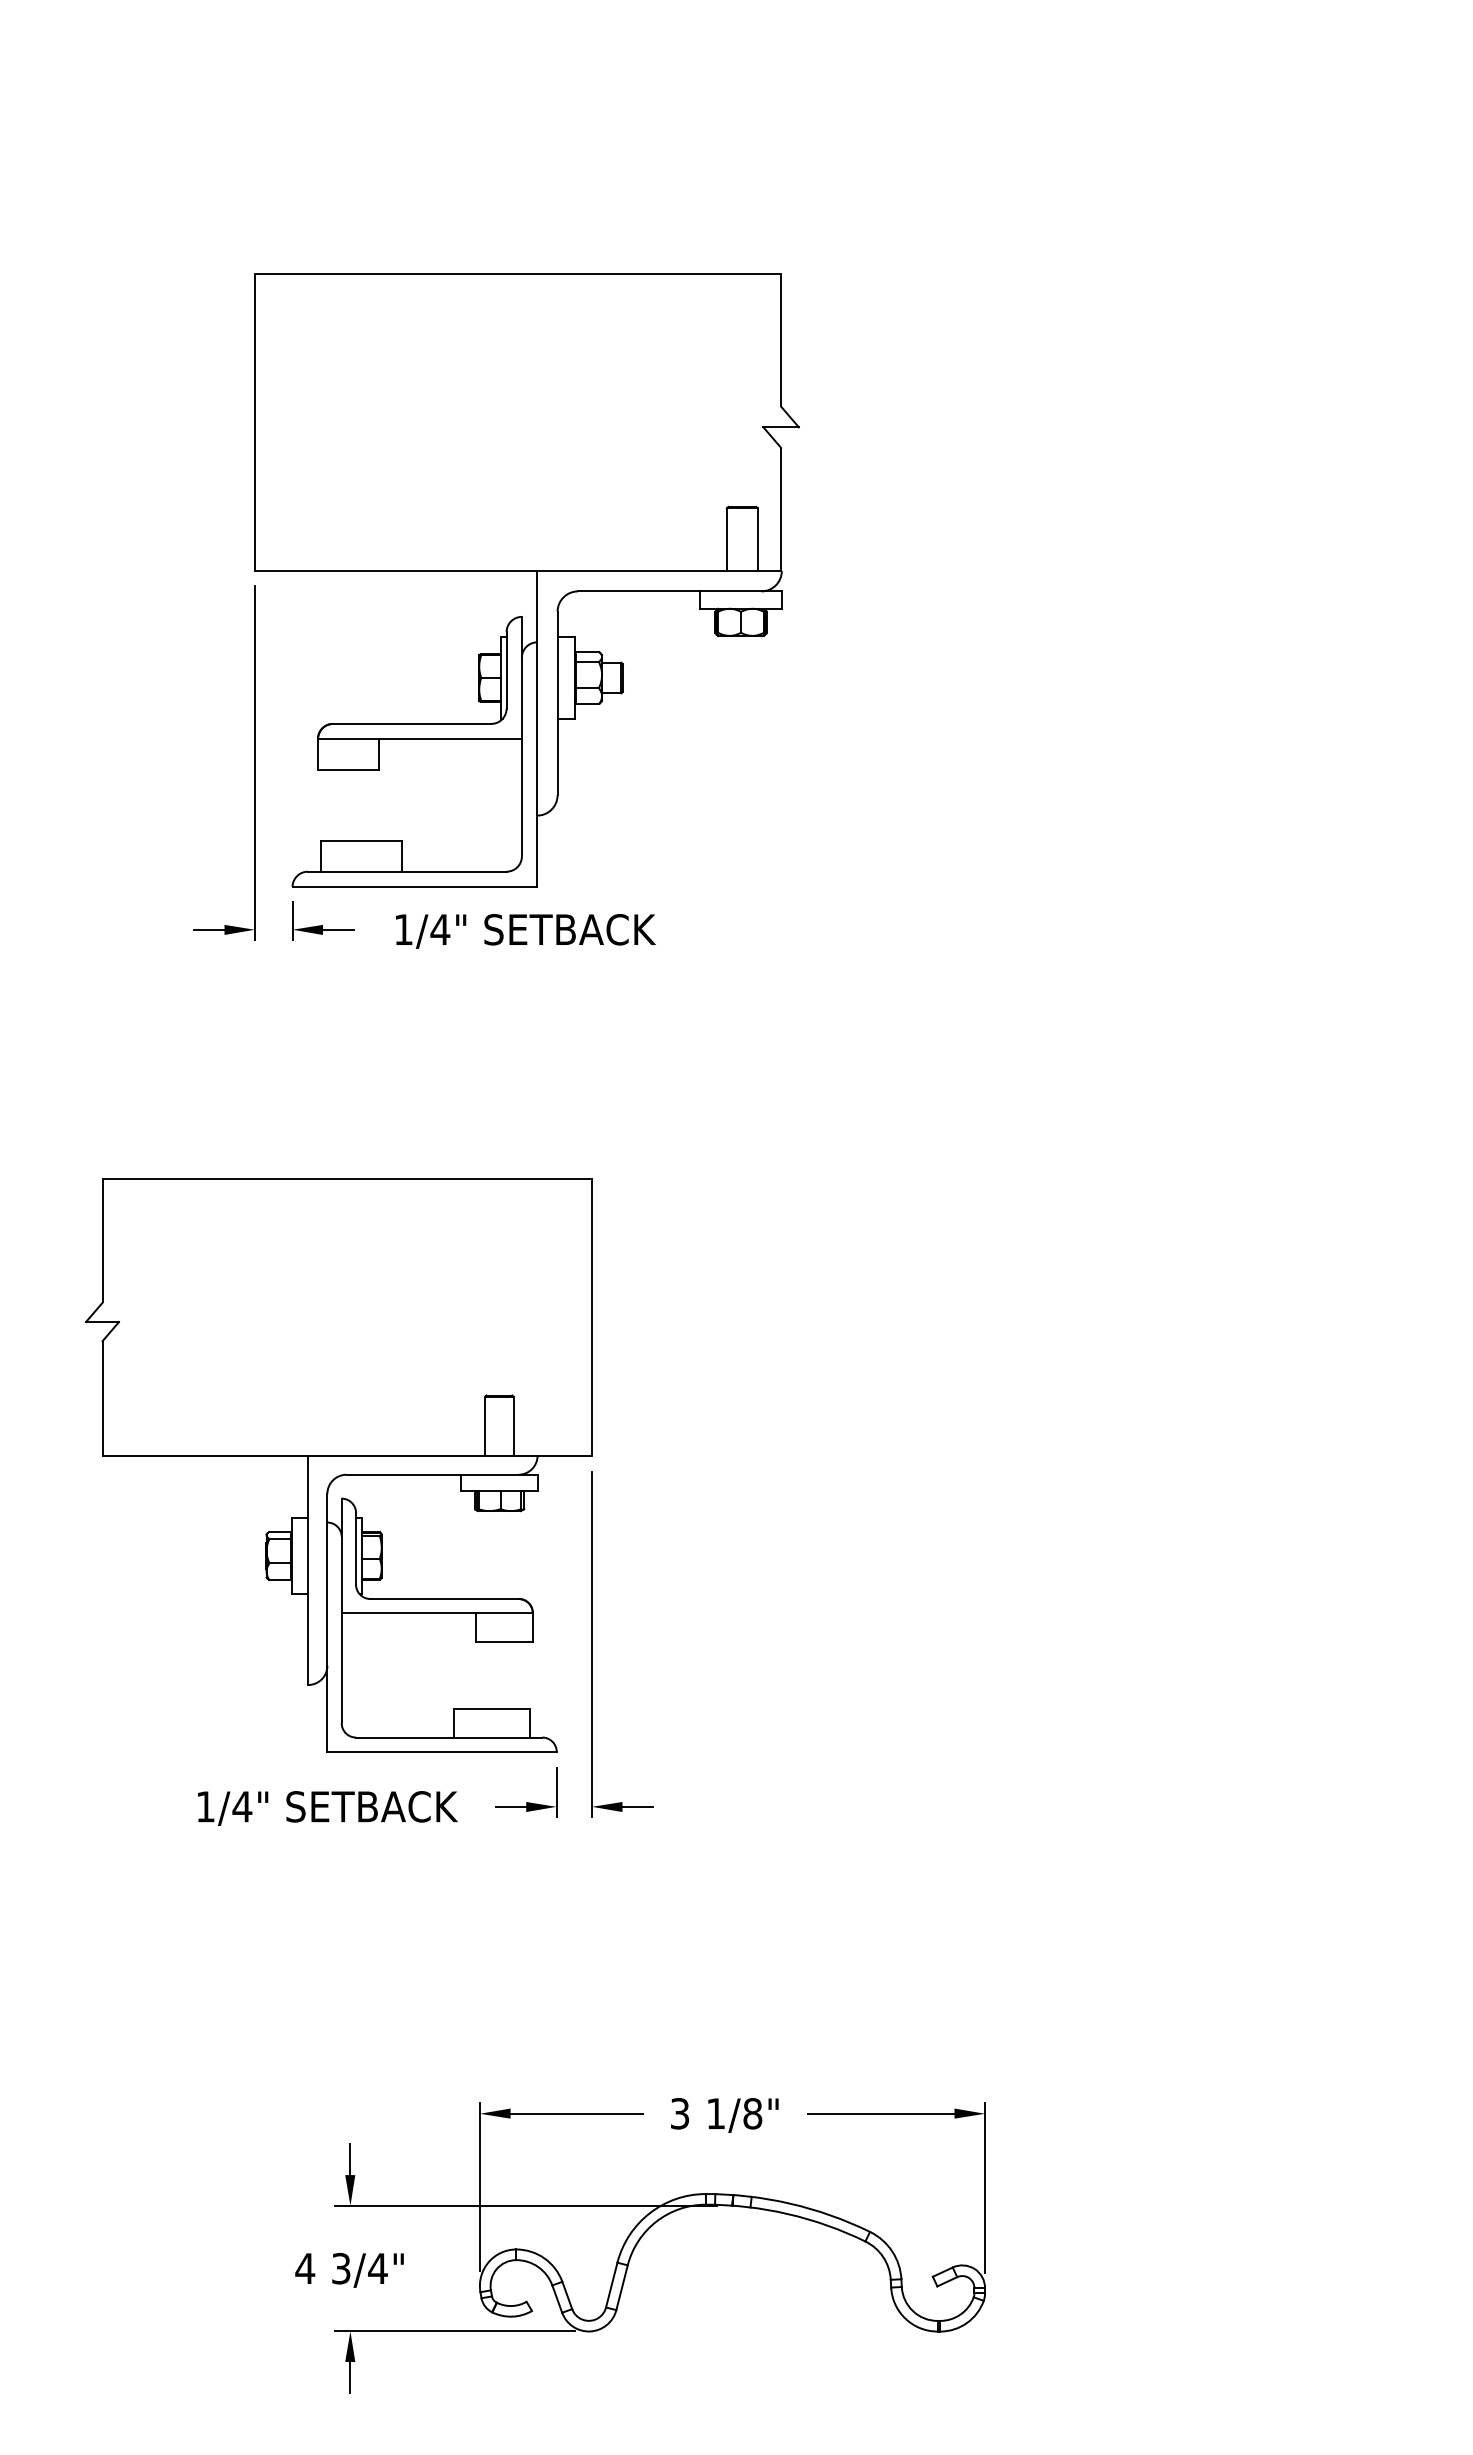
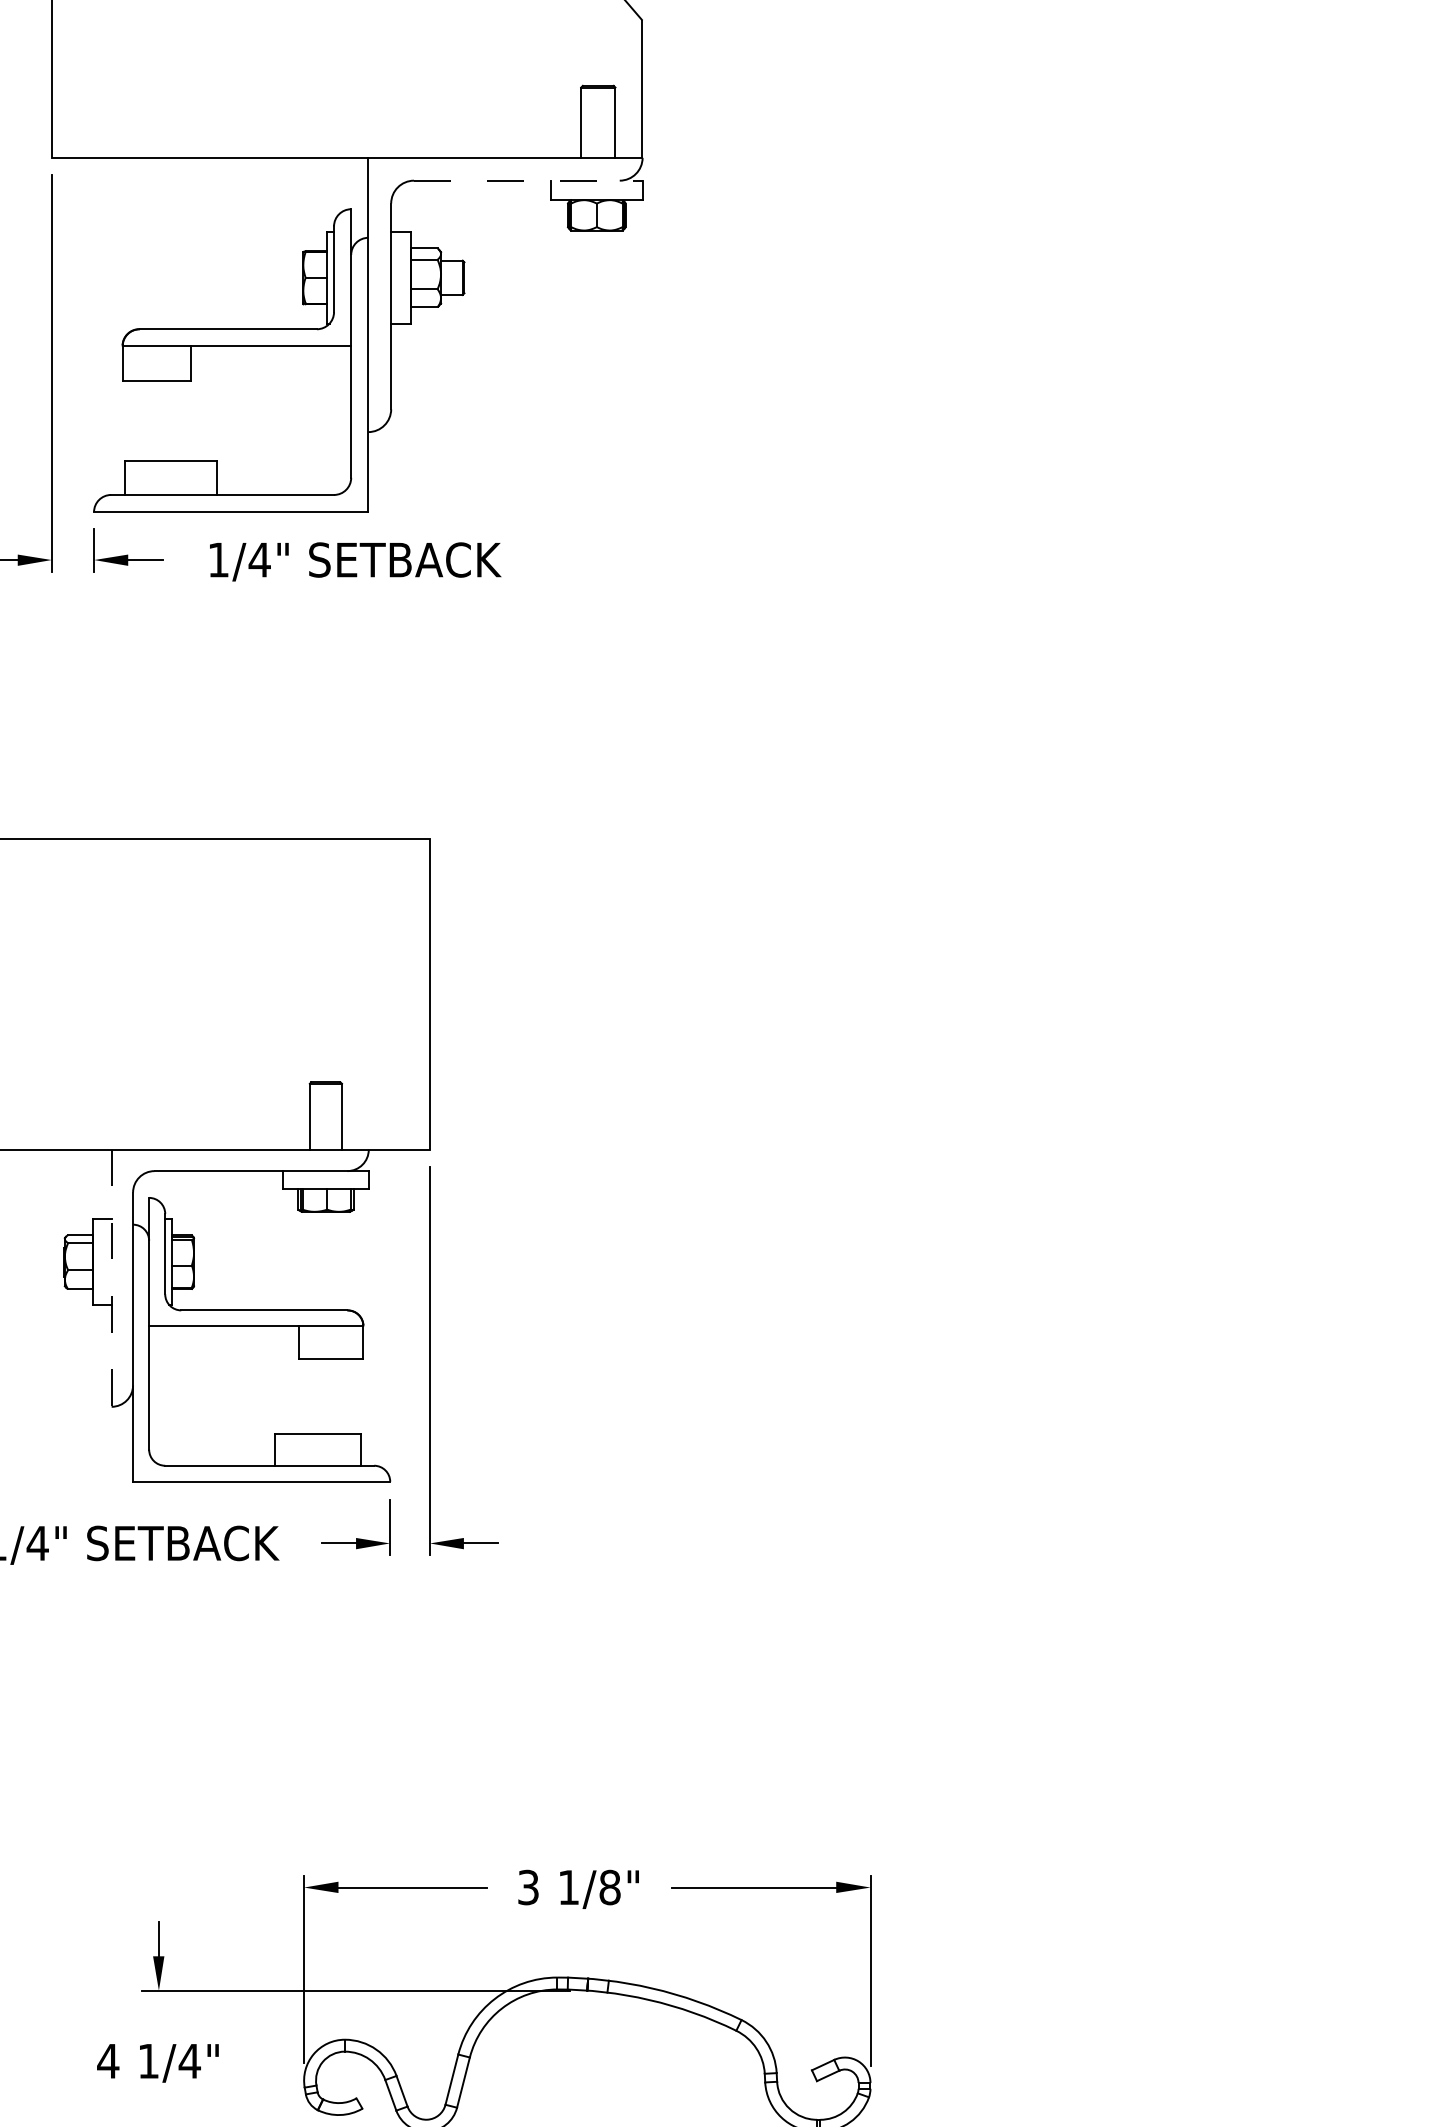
line: (679, 591) -> (527, 180), solid -> dashed
line: (308, 1570) -> (111, 1278), solid -> dashed
text: (341, 2268) -> (148, 2061), 3/4" -> 1/4"

